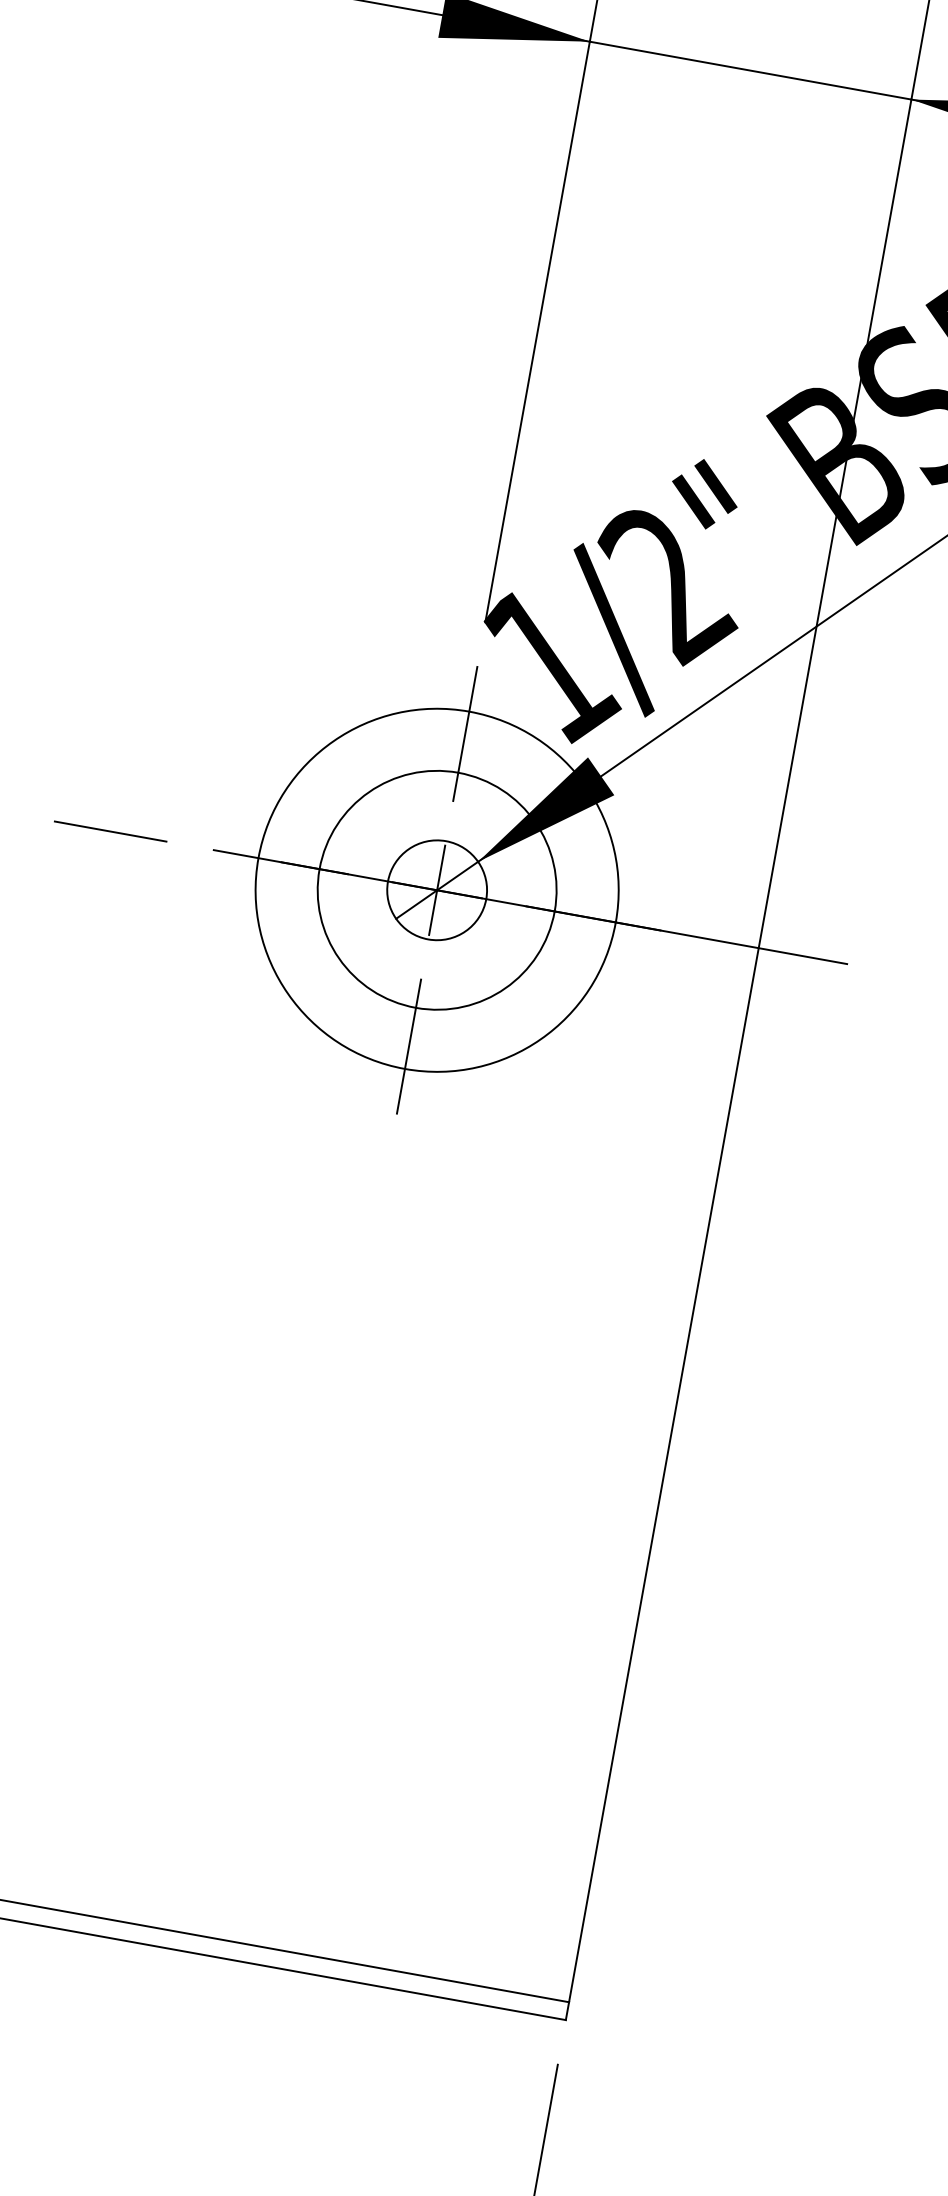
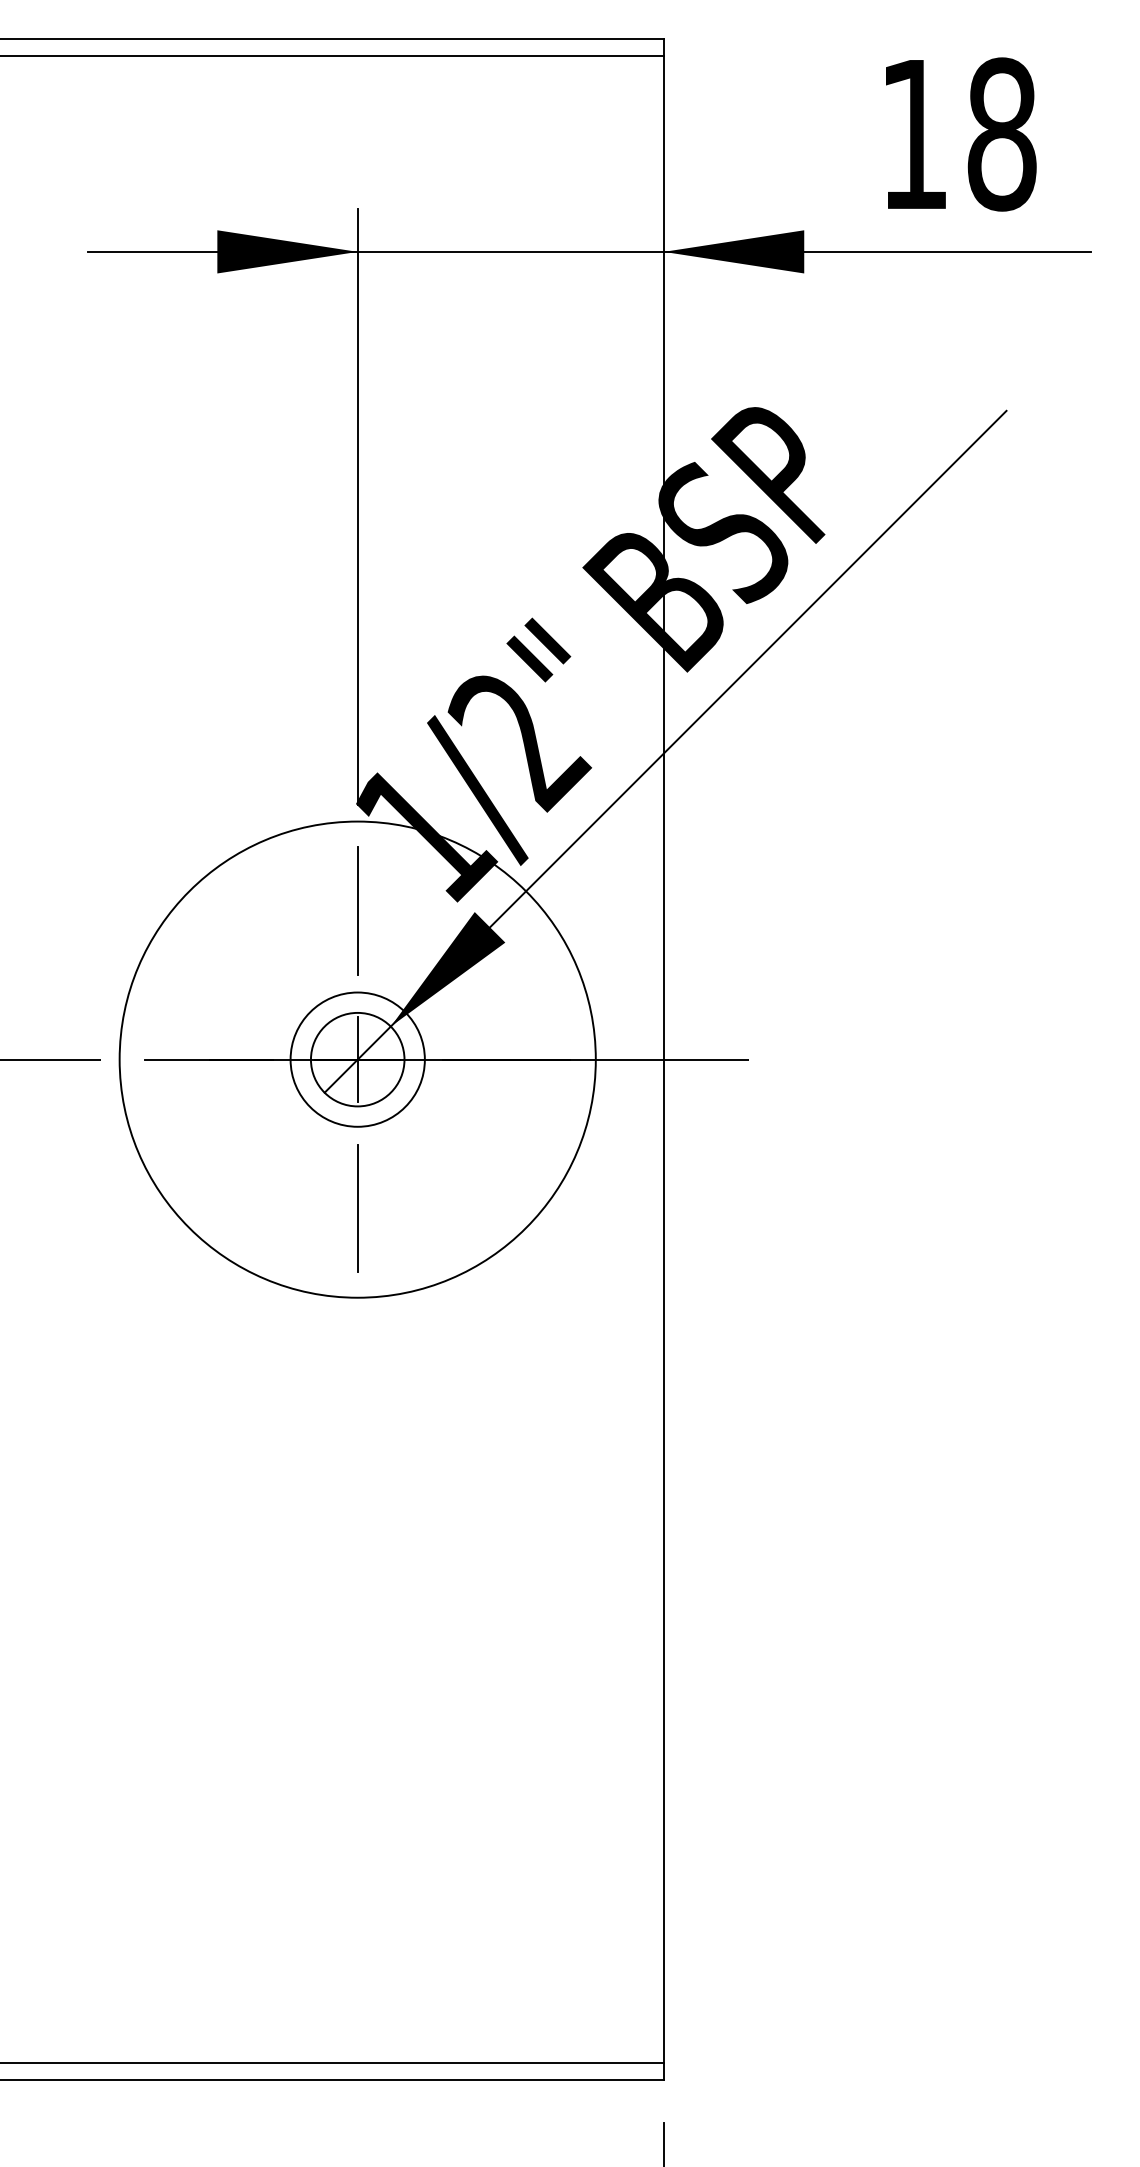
circle: (436, 890) -> (357, 1059), size x0.6
circle: (436, 890) -> (357, 1059), size x1.4

